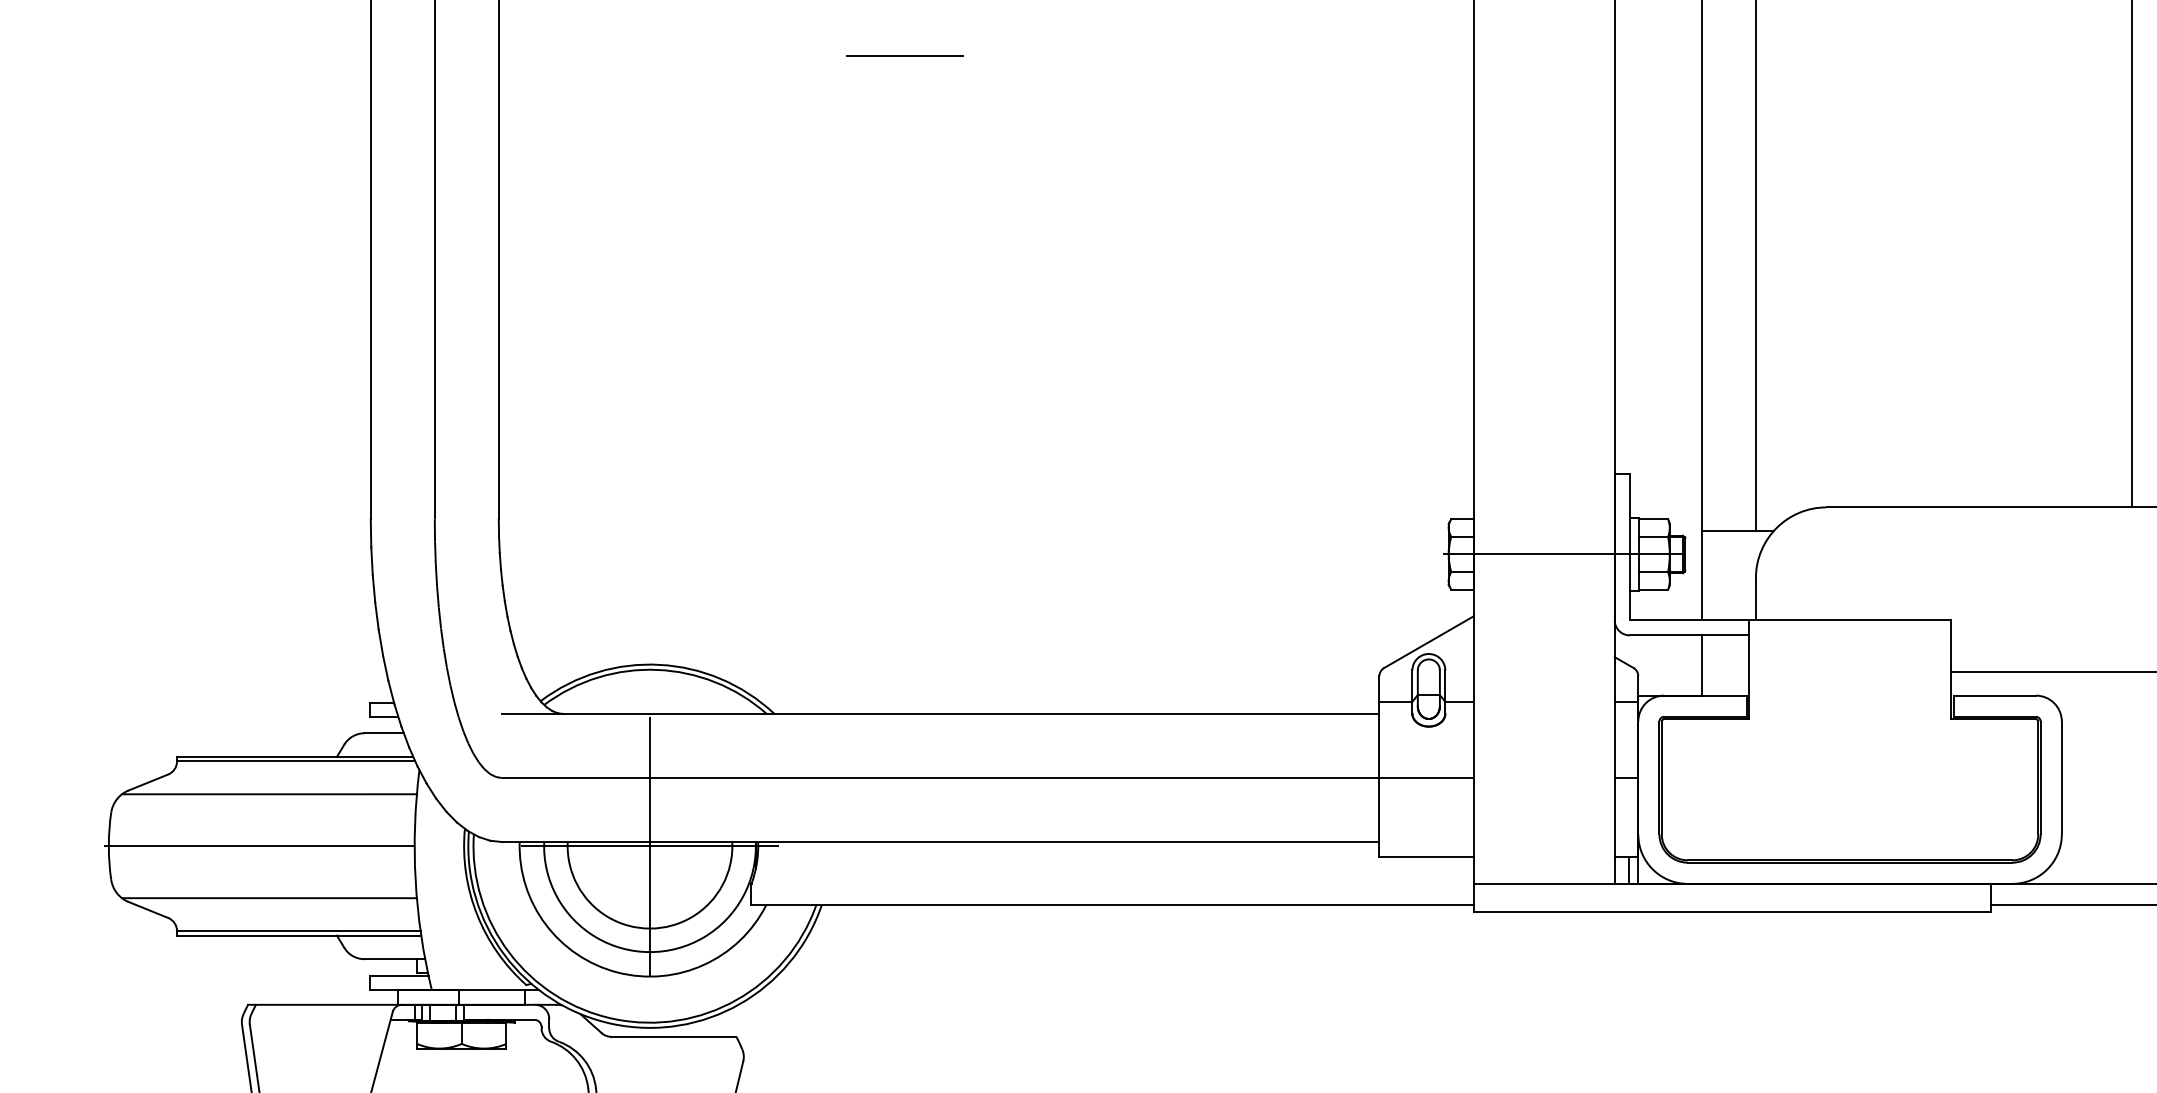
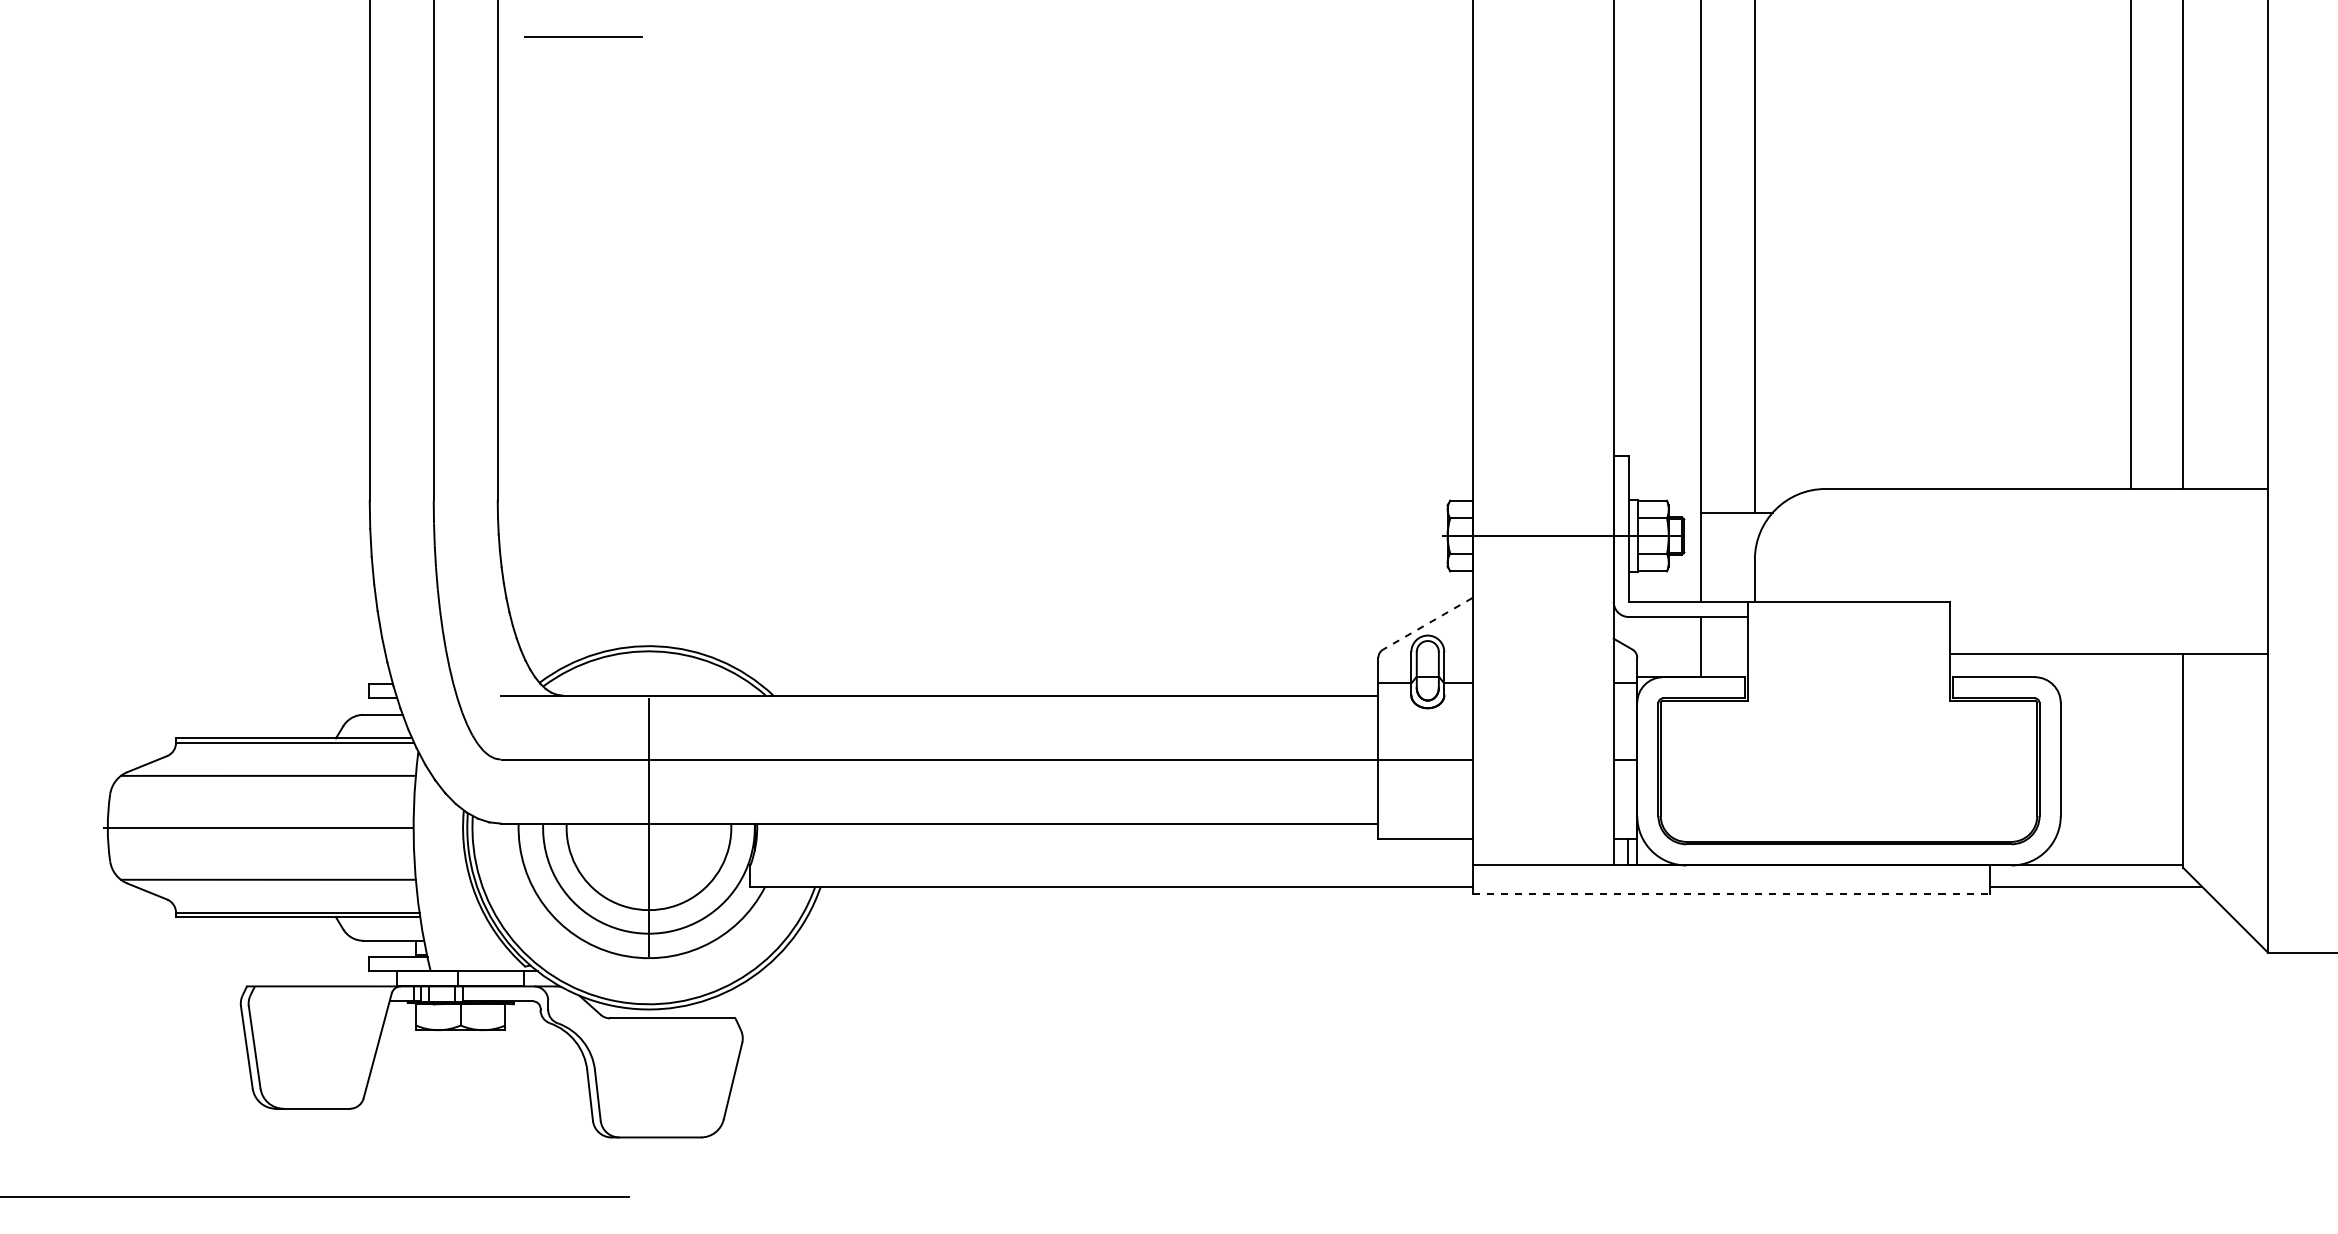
line: (904, 54) -> (583, 36), moved
line: (1428, 641) -> (1427, 623), solid -> dashed
line: (649, 845) -> (648, 827), removed
line: (1732, 911) -> (1731, 893), solid -> dashed

